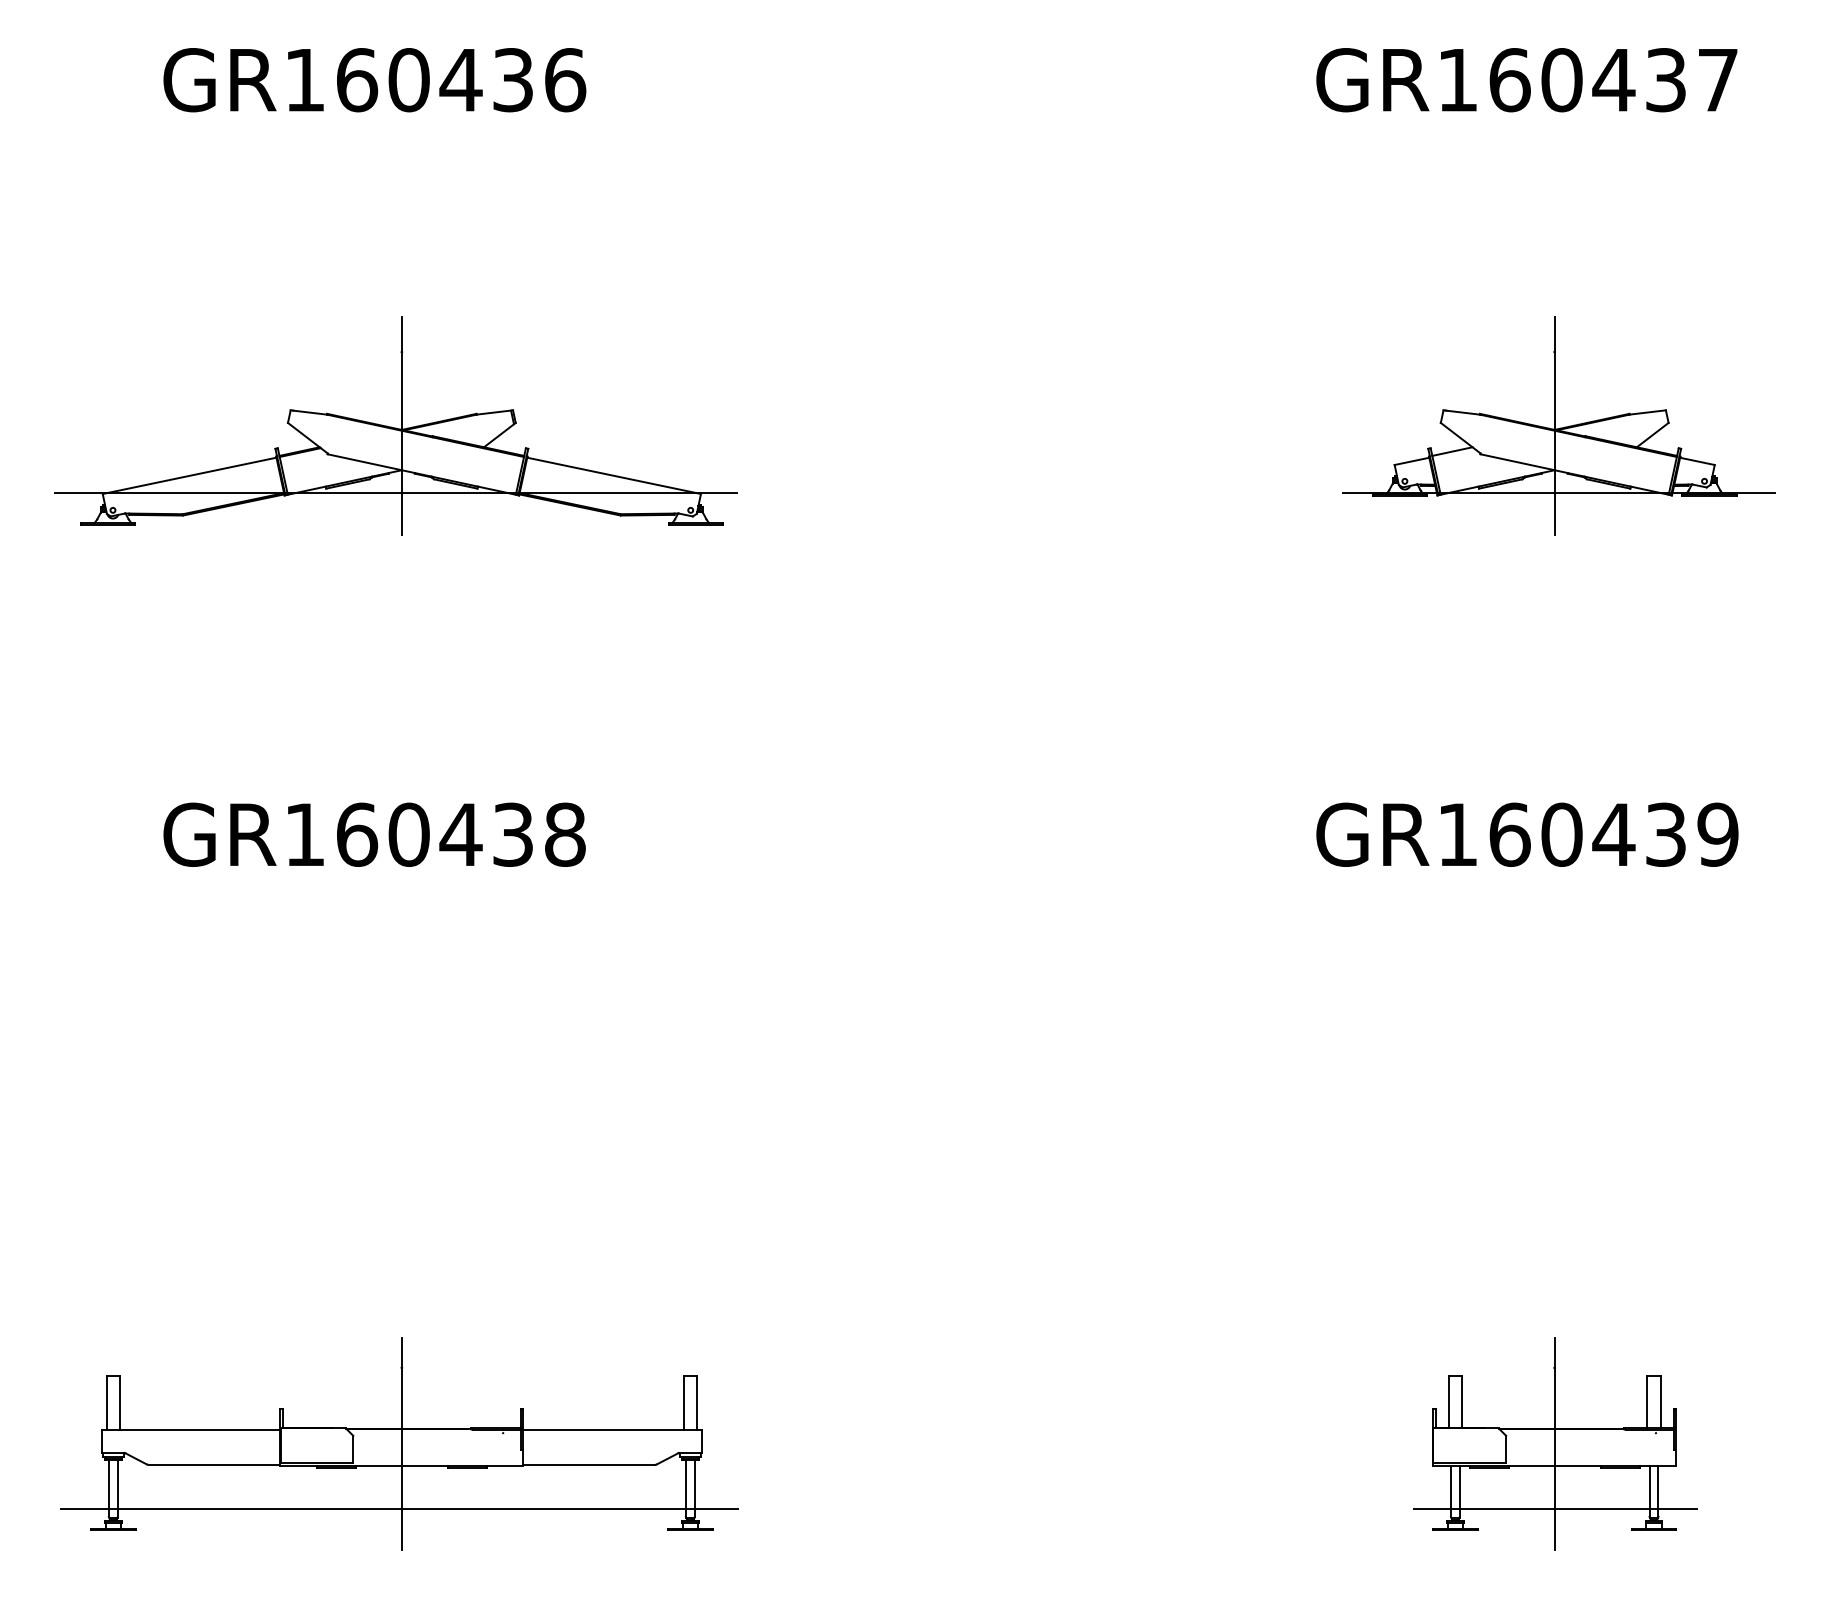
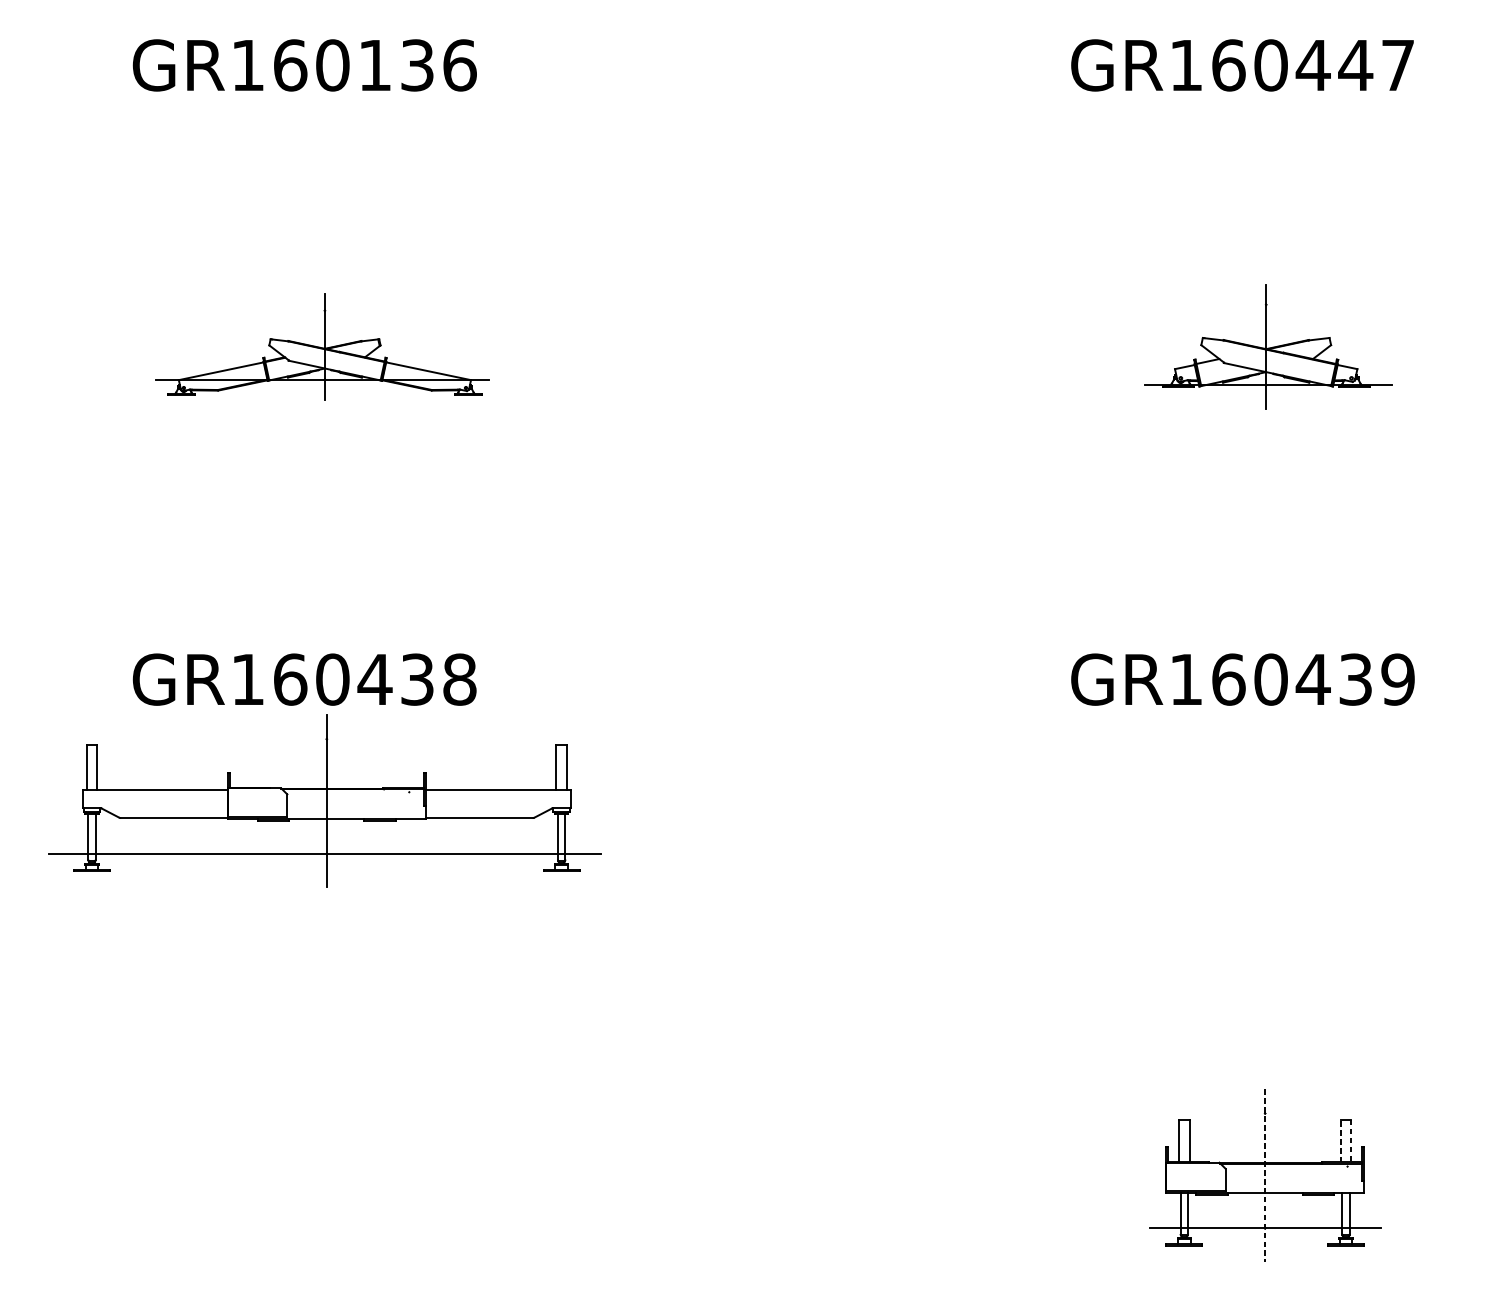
text: (460, 80) -> (374, 65), GR160436 -> GR160136
text: (1665, 80) -> (1355, 65), GR160437 -> GR160447
part: (395, 425) -> (321, 346), size x0.6
part: (1558, 425) -> (1268, 346), size x0.7
line: (1647, 1401) -> (1340, 1140), solid -> dashed
line: (1660, 1402) -> (1351, 1141), solid -> dashed
part: (399, 1443) -> (324, 800), moved
line: (1554, 1444) -> (1264, 1175), solid -> dashed

